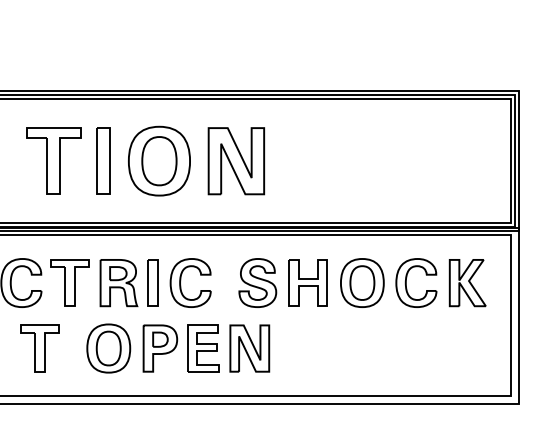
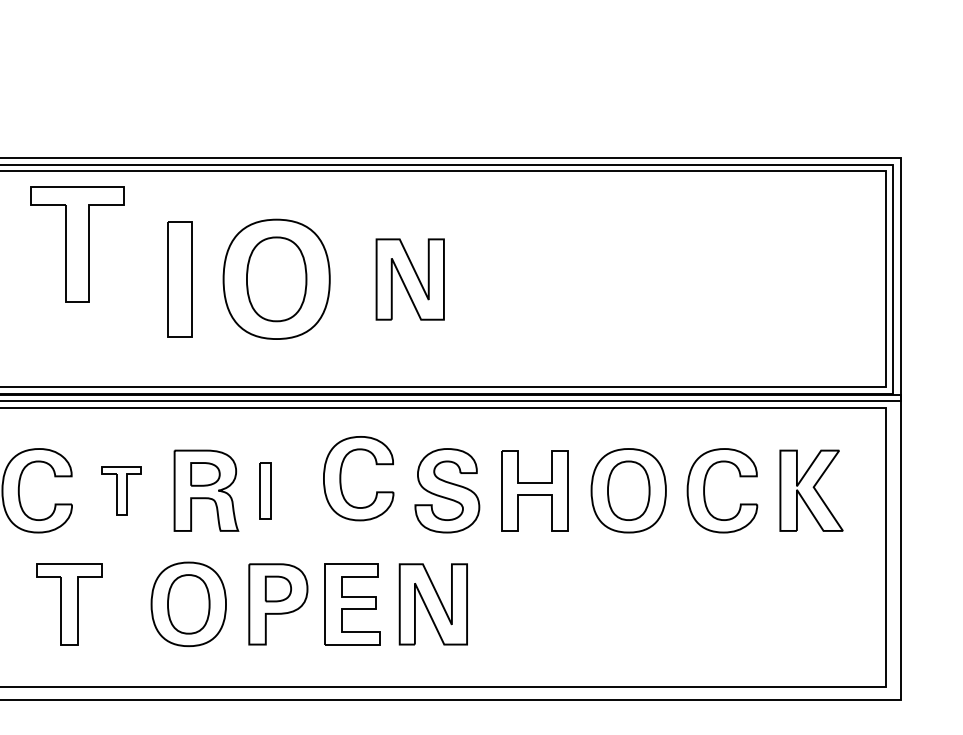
part: (53, 160) -> (77, 243), moved
part: (236, 161) -> (410, 279), size x0.7
part: (181, 280) -> (342, 474), moved
part: (69, 282) -> (120, 489), size x0.6
part: (152, 282) -> (264, 489), size x0.7

